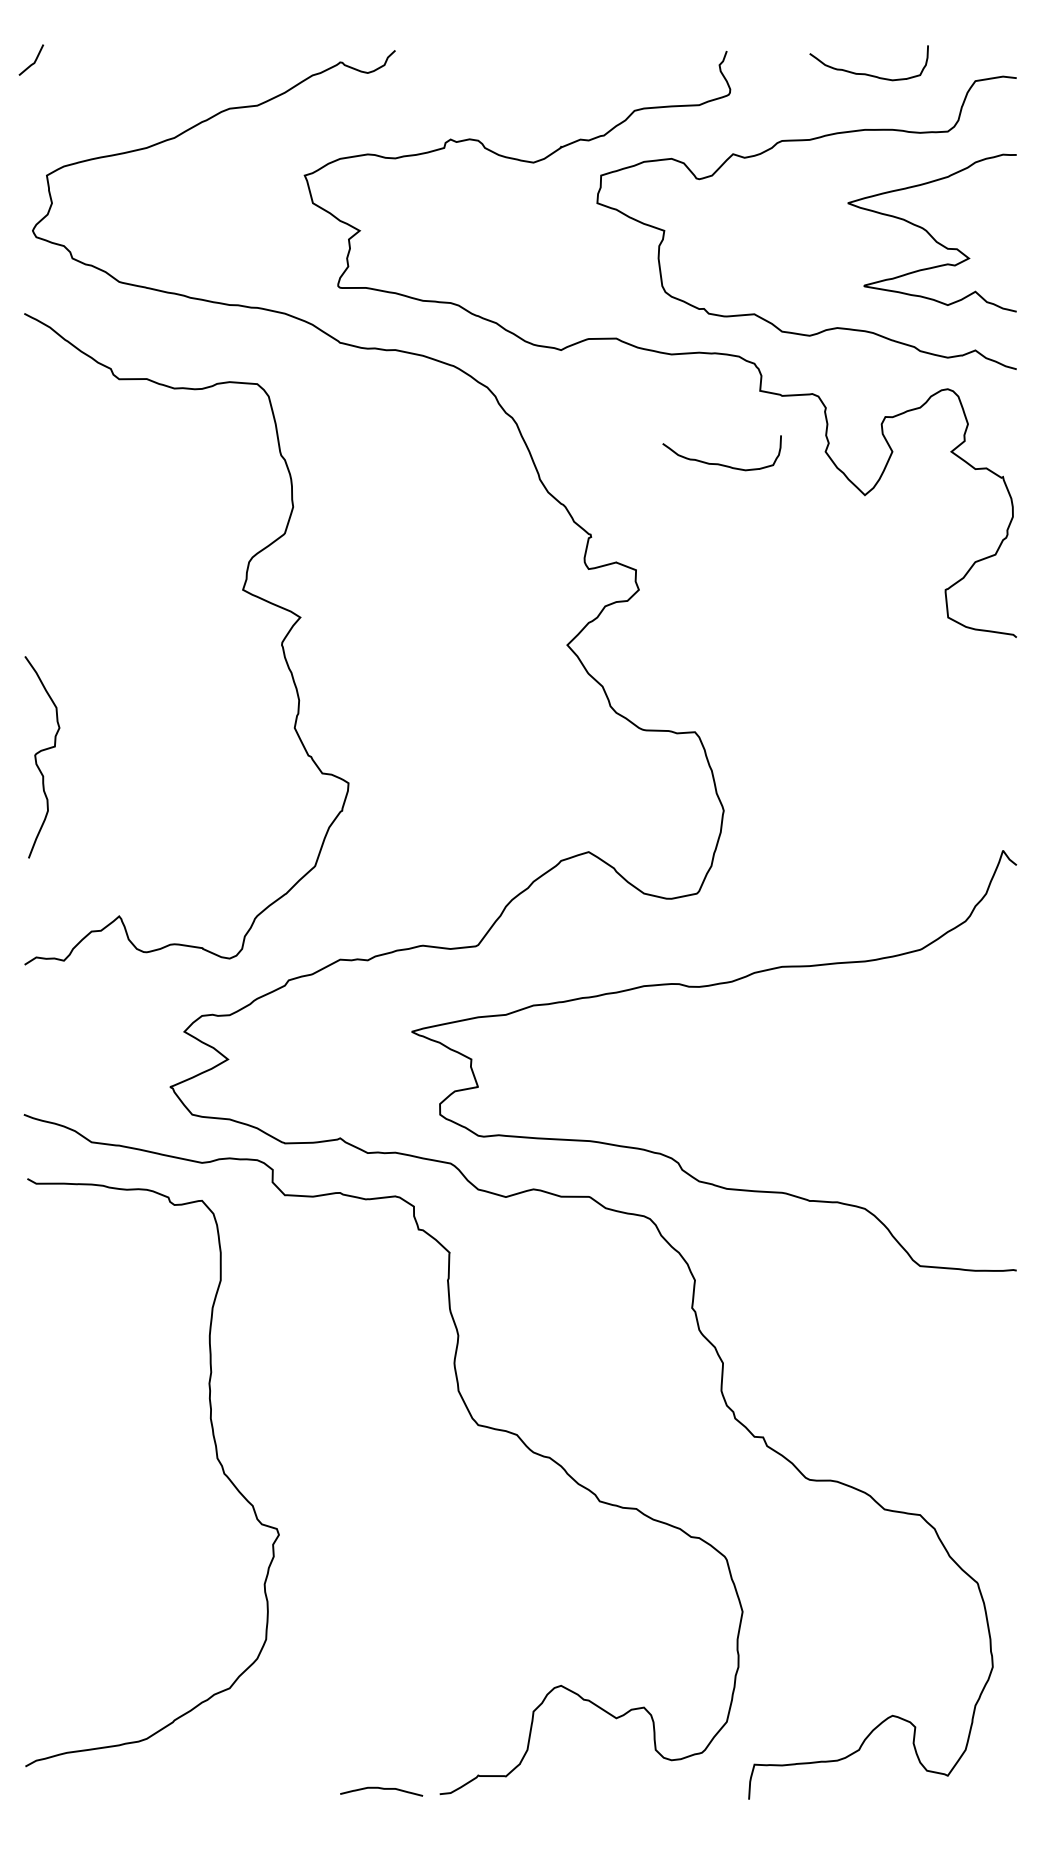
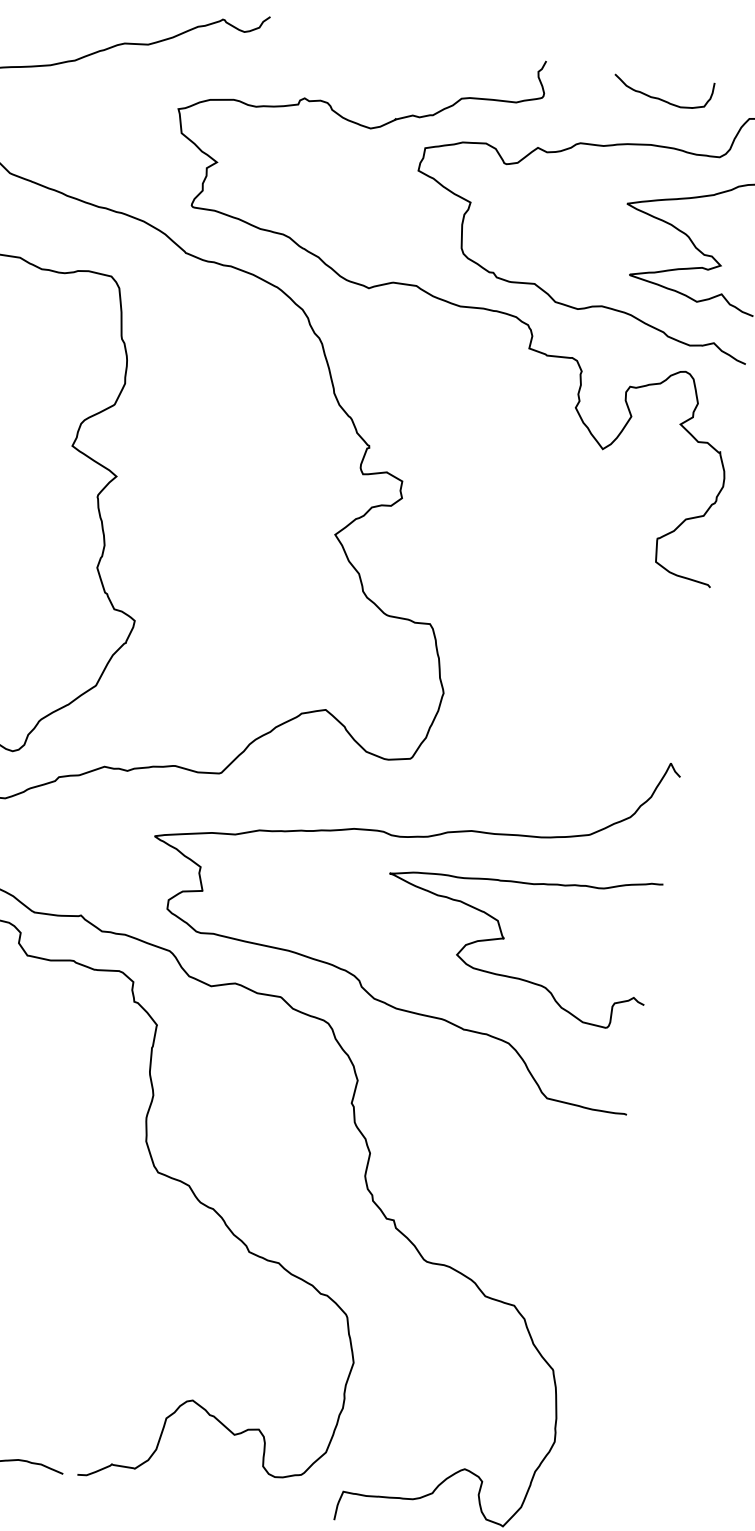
curve: (720, 463) -> (486, 403), removed
curve: (840, 1085) -> (504, 937), added

